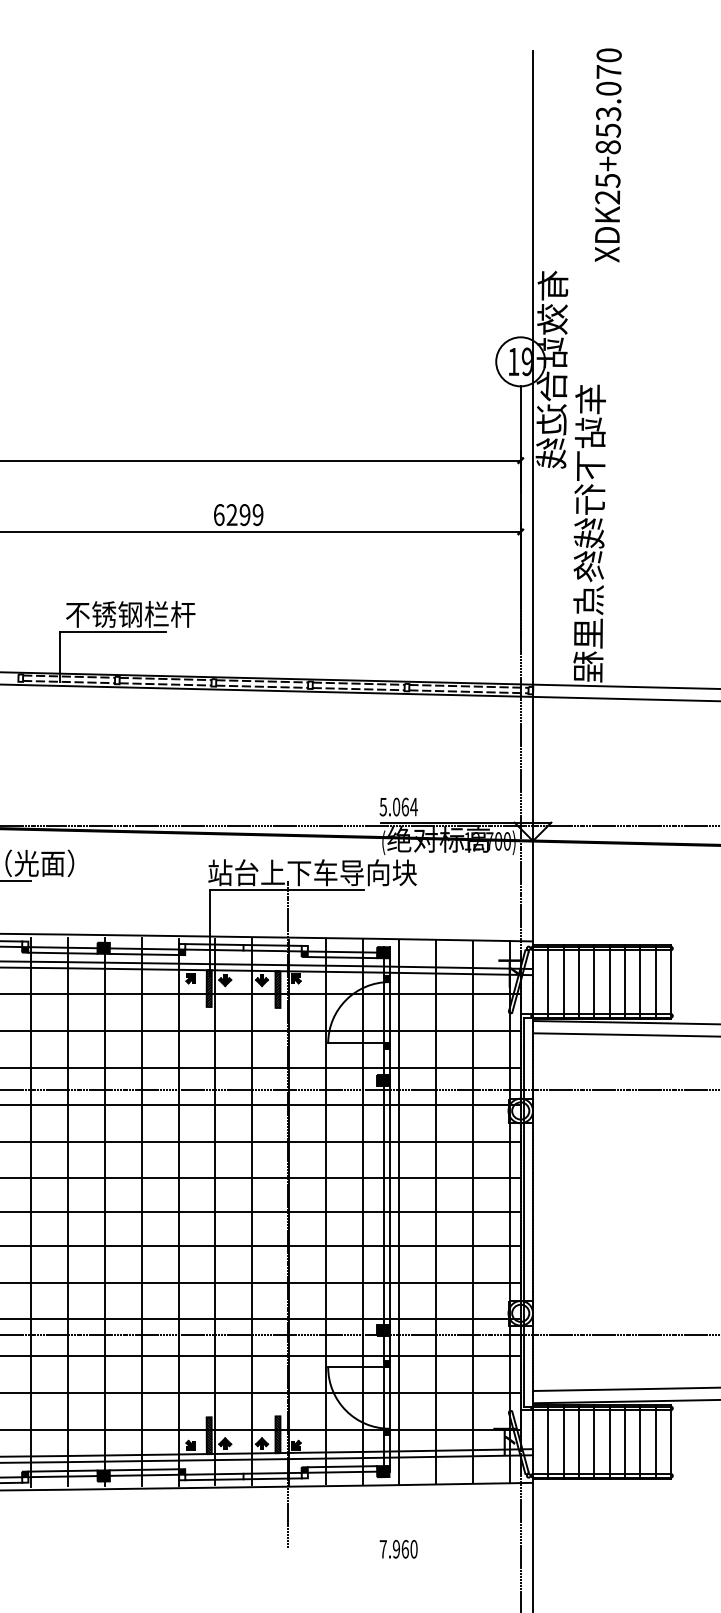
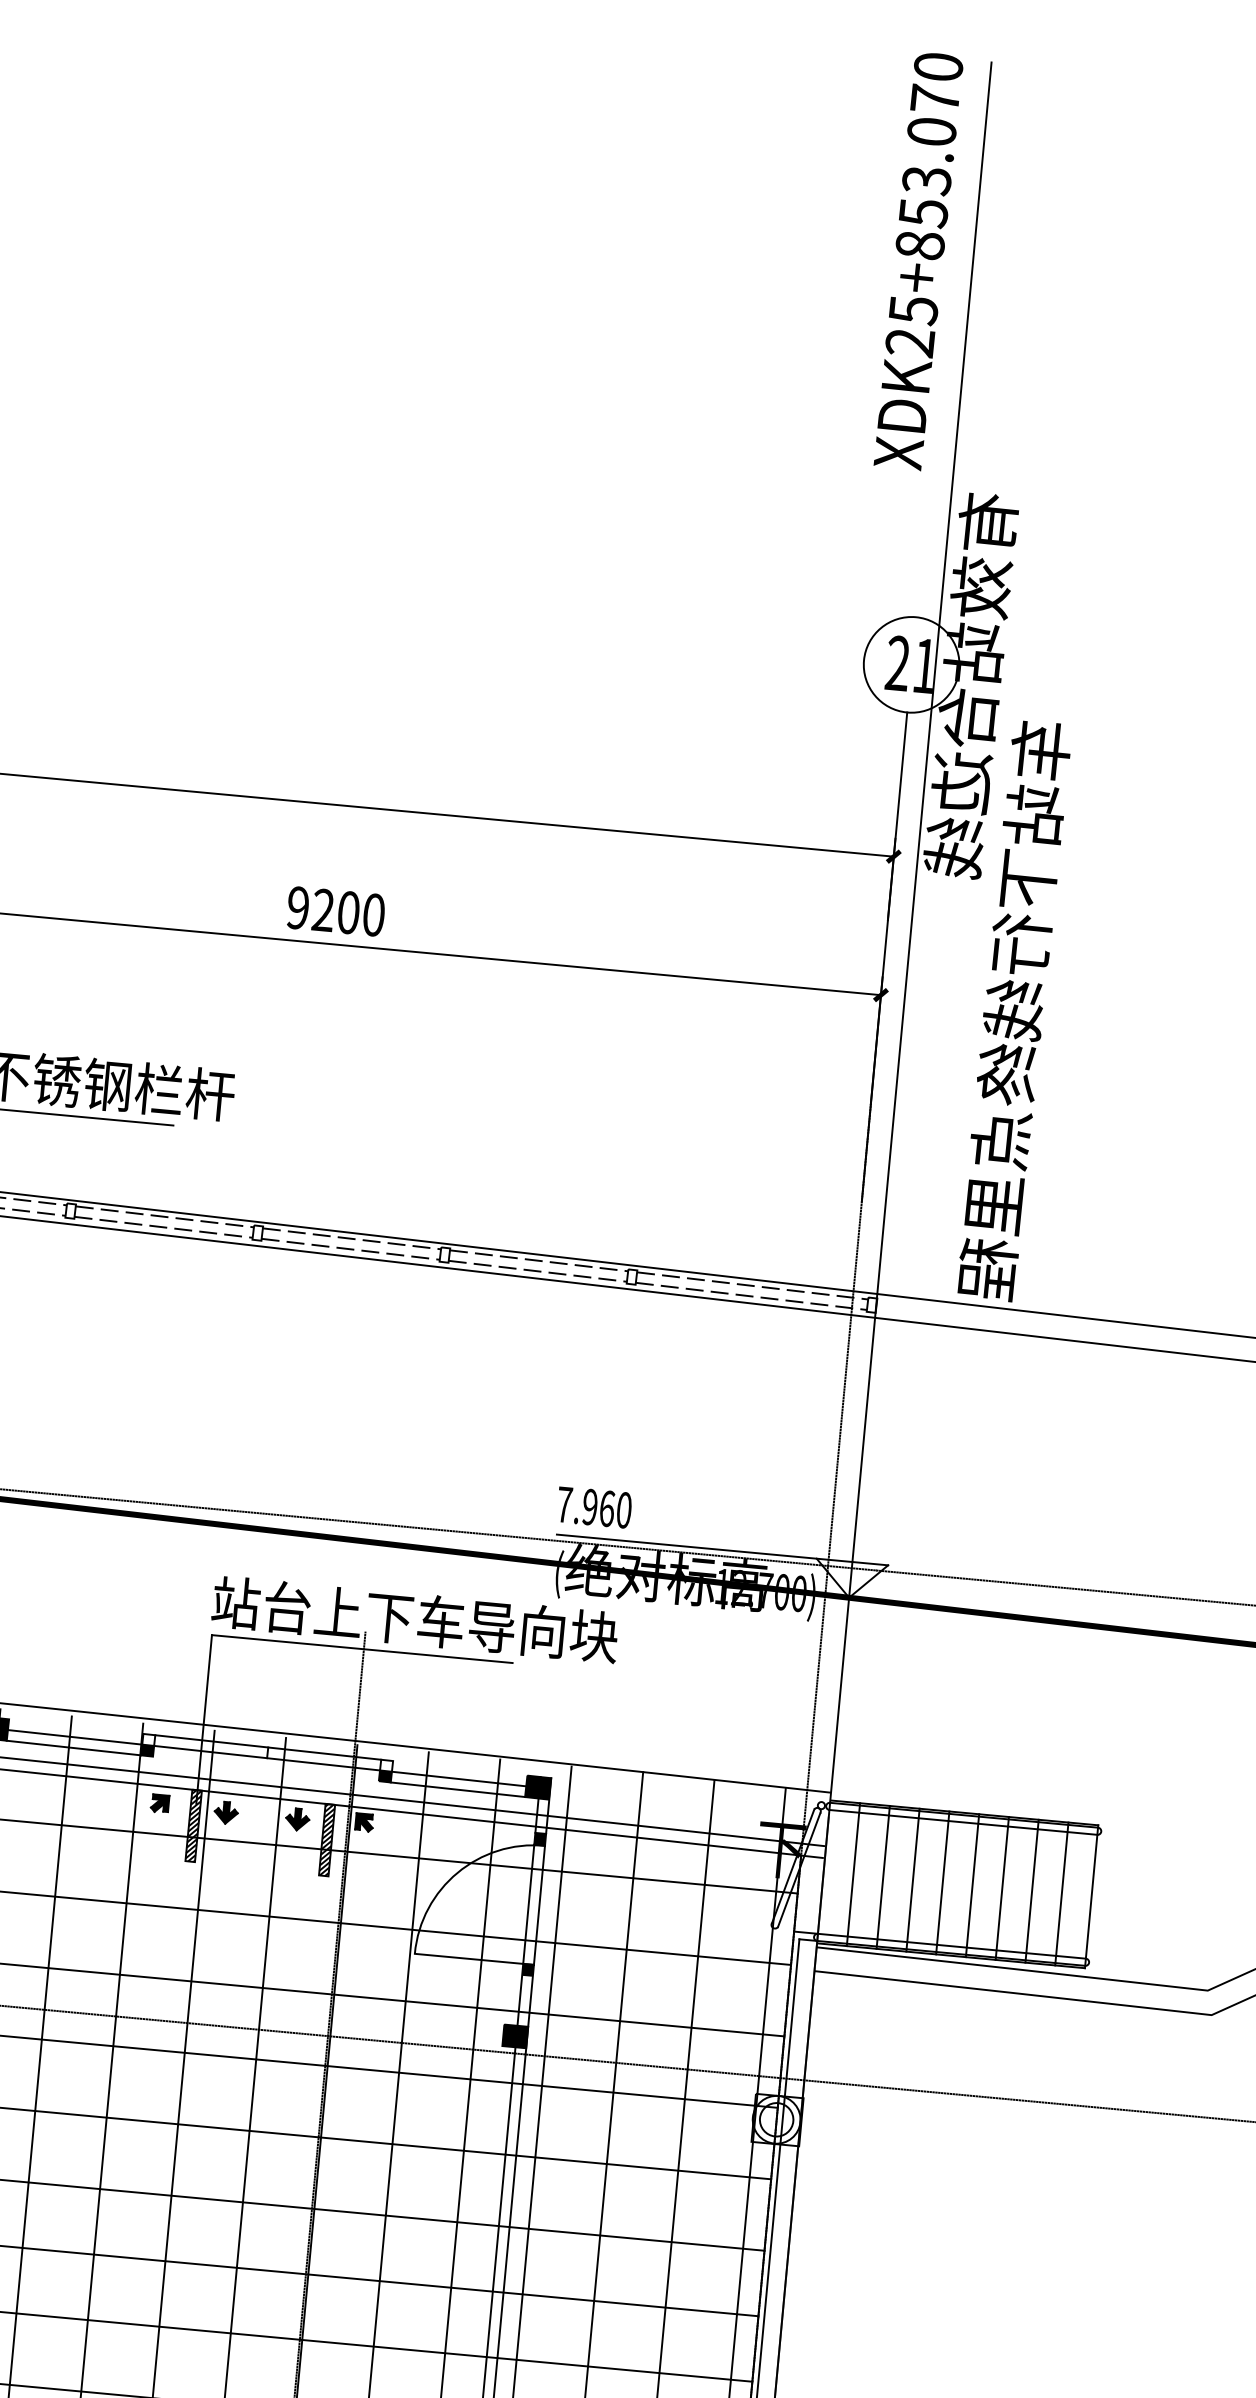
text: (608, 155) -> (919, 261), moved
text: (519, 361) -> (909, 663), 19 -> 21
text: (238, 515) -> (335, 912), 6299 -> 9200
text: (398, 806) -> (594, 1506), 5.064 -> 7.960

